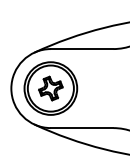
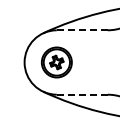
line: (81, 49) -> (81, 30), solid -> dashed
part: (50, 88) -> (56, 62), size x0.7
line: (82, 127) -> (82, 94), solid -> dashed

